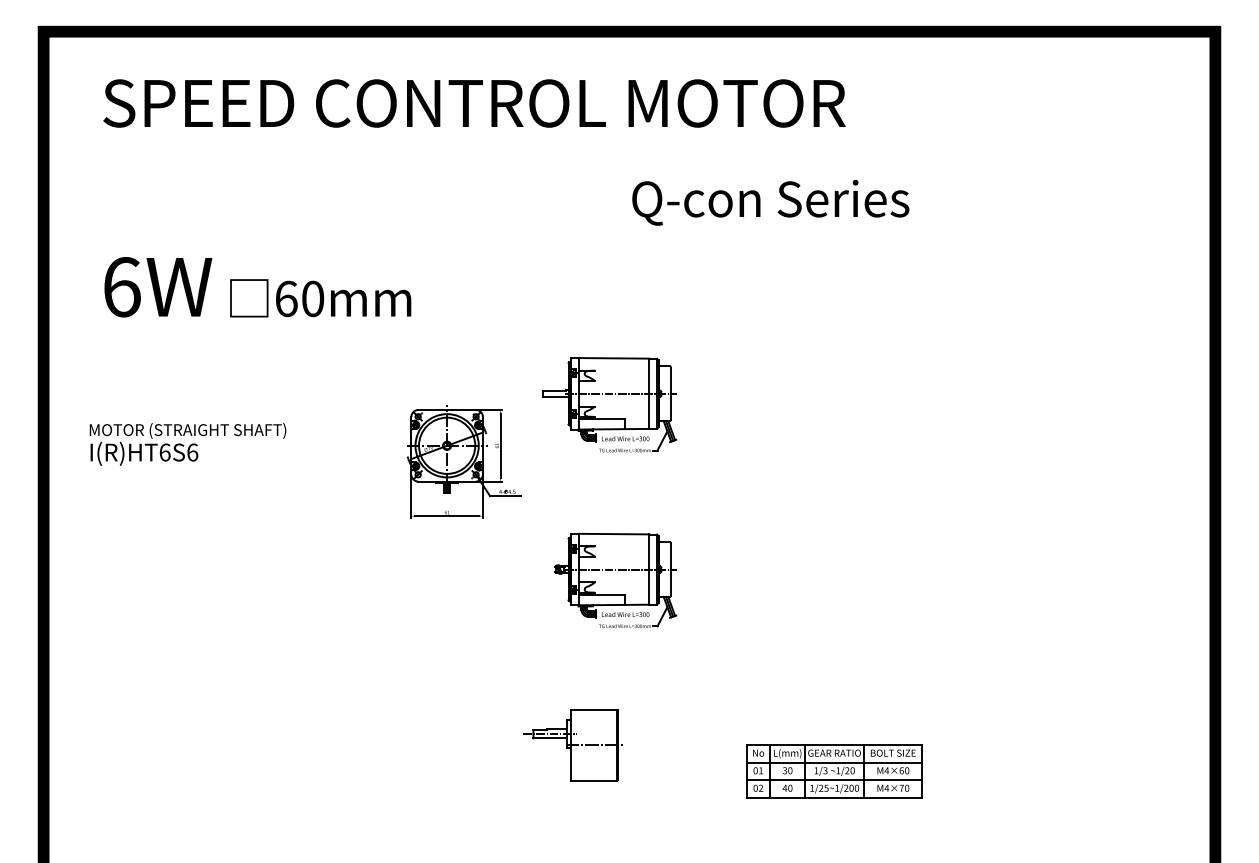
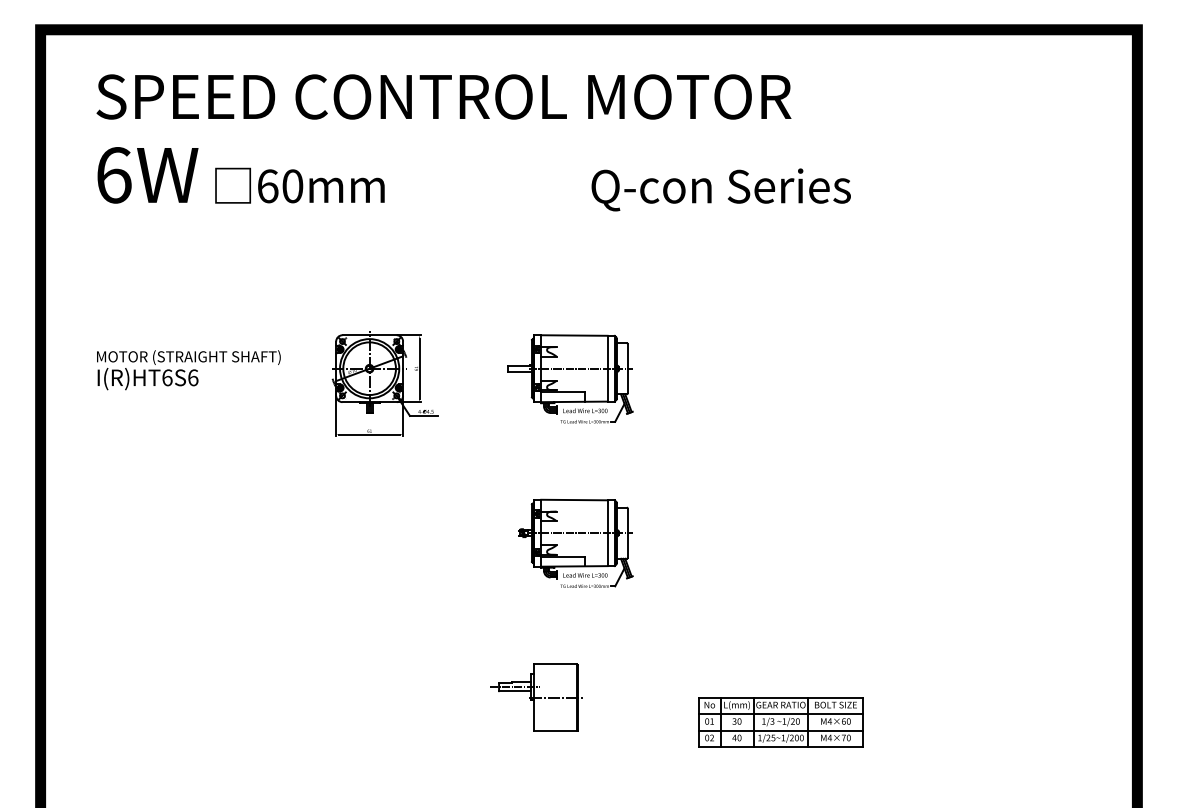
text: (257, 287) -> (240, 175), moved
text: (187, 444) -> (188, 370), moved
part: (463, 461) -> (384, 383), moved

